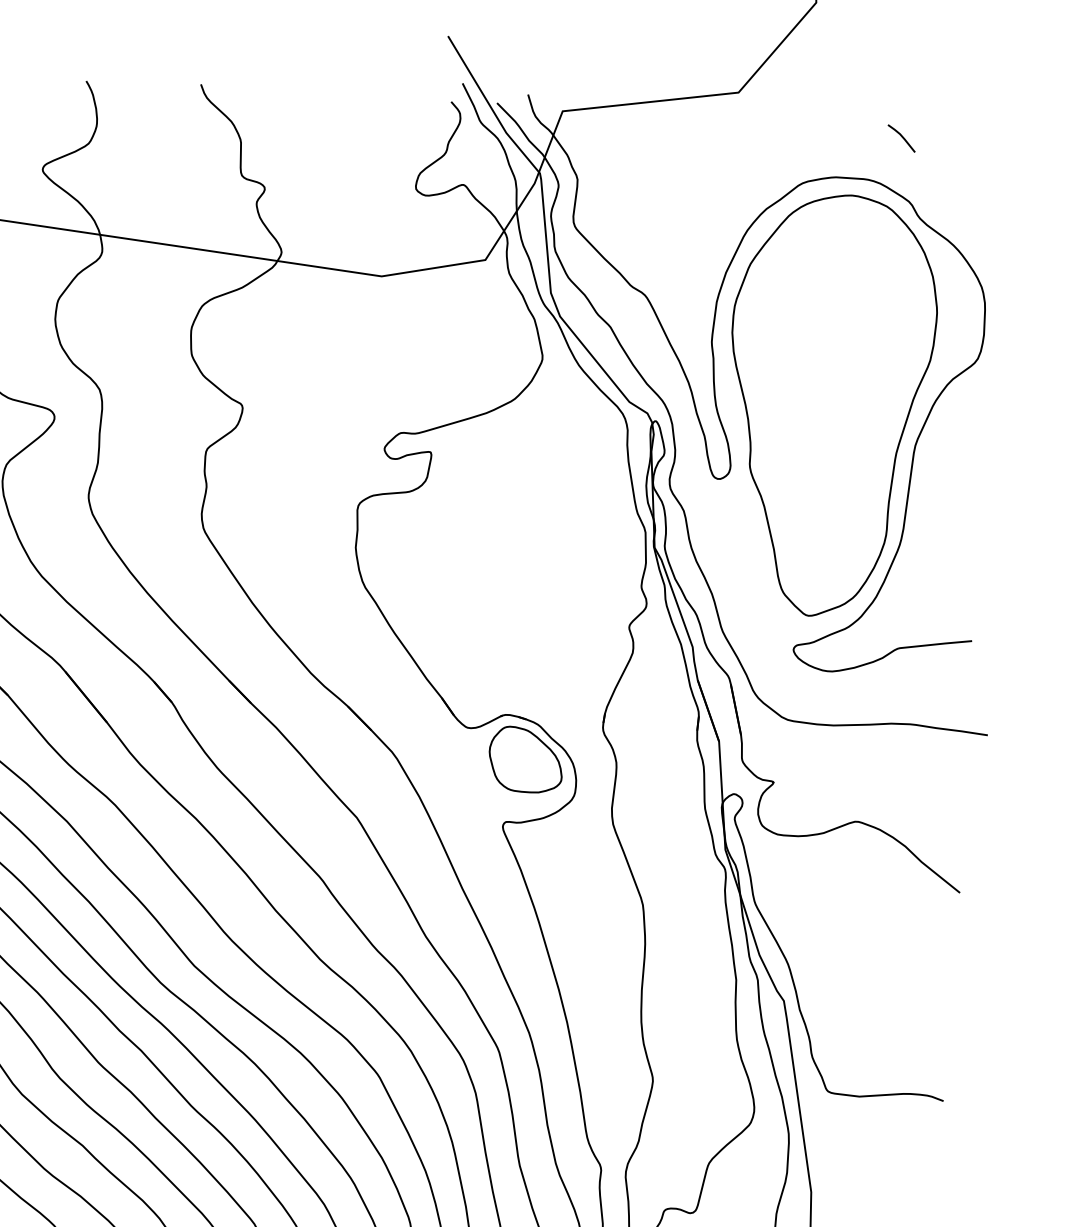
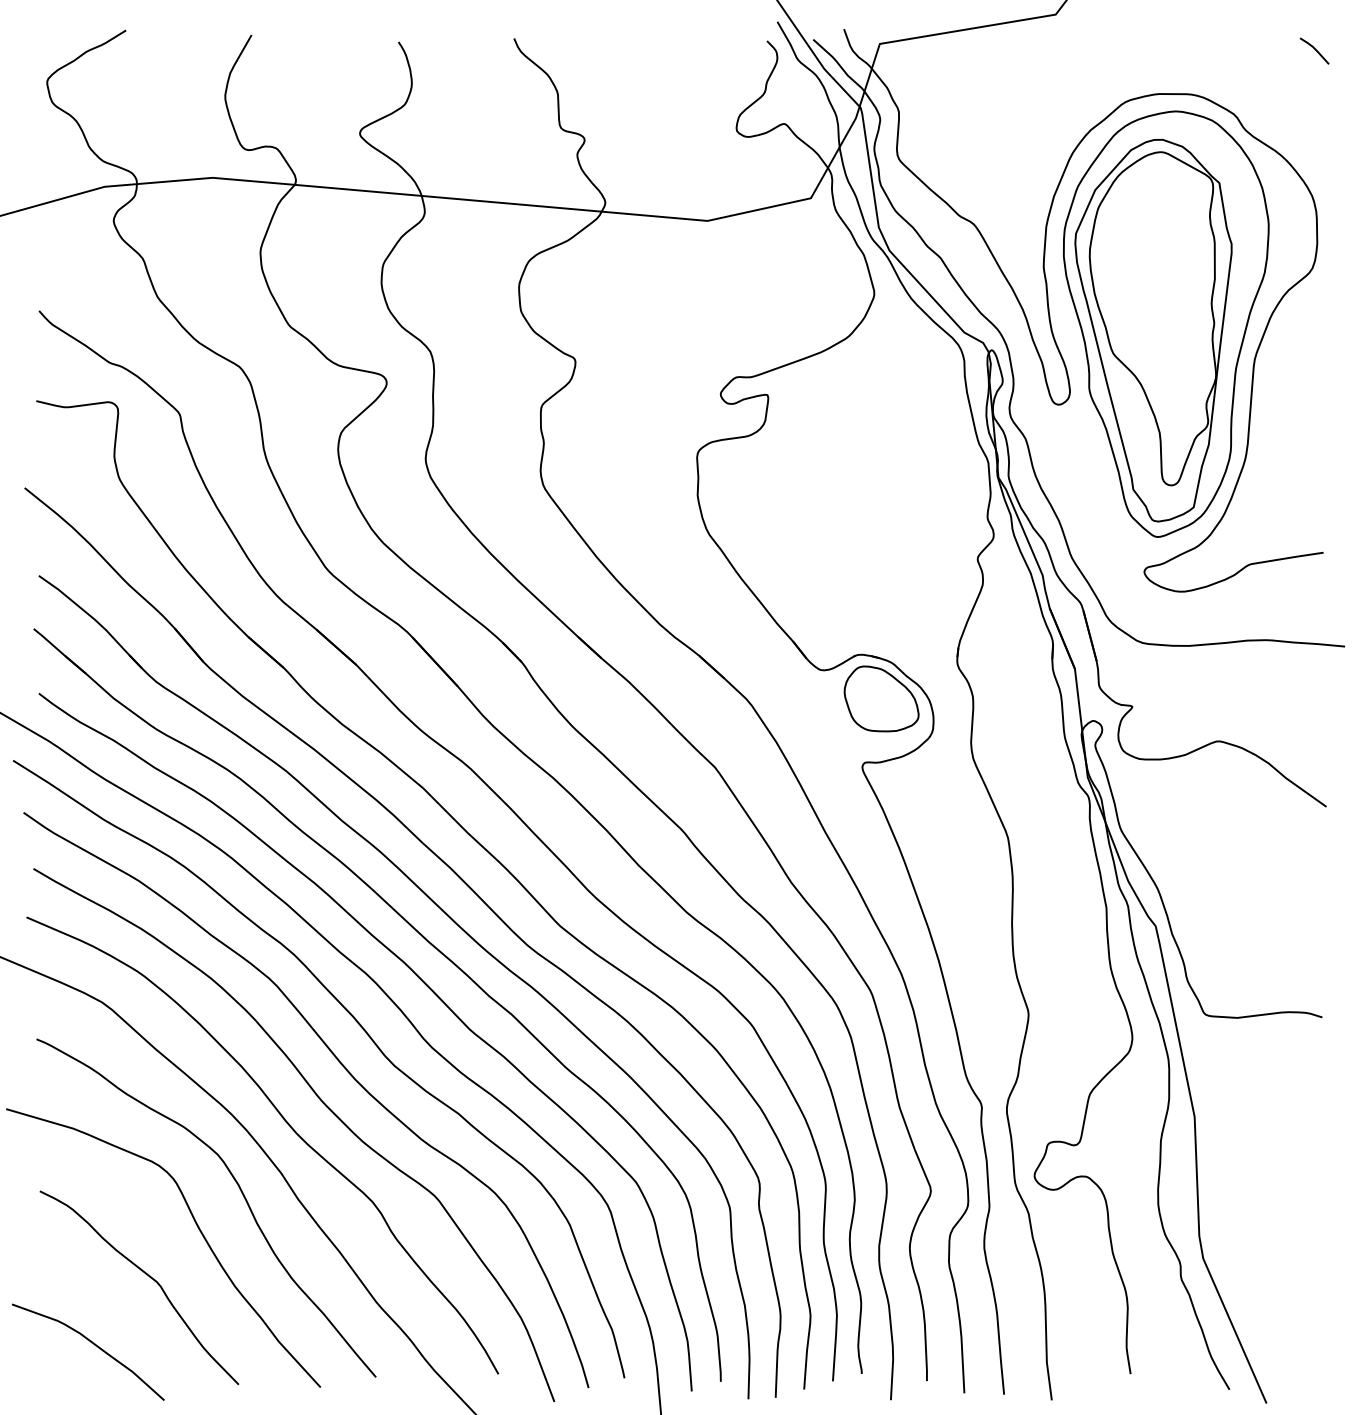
line: (901, 136) -> (1314, 49), moved
part: (816, 411) -> (1153, 330), added

